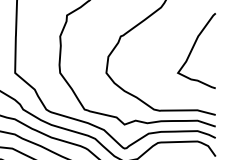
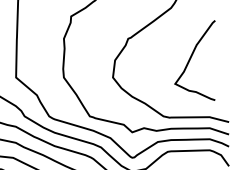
curve: (192, 50) -> (190, 60), moved

